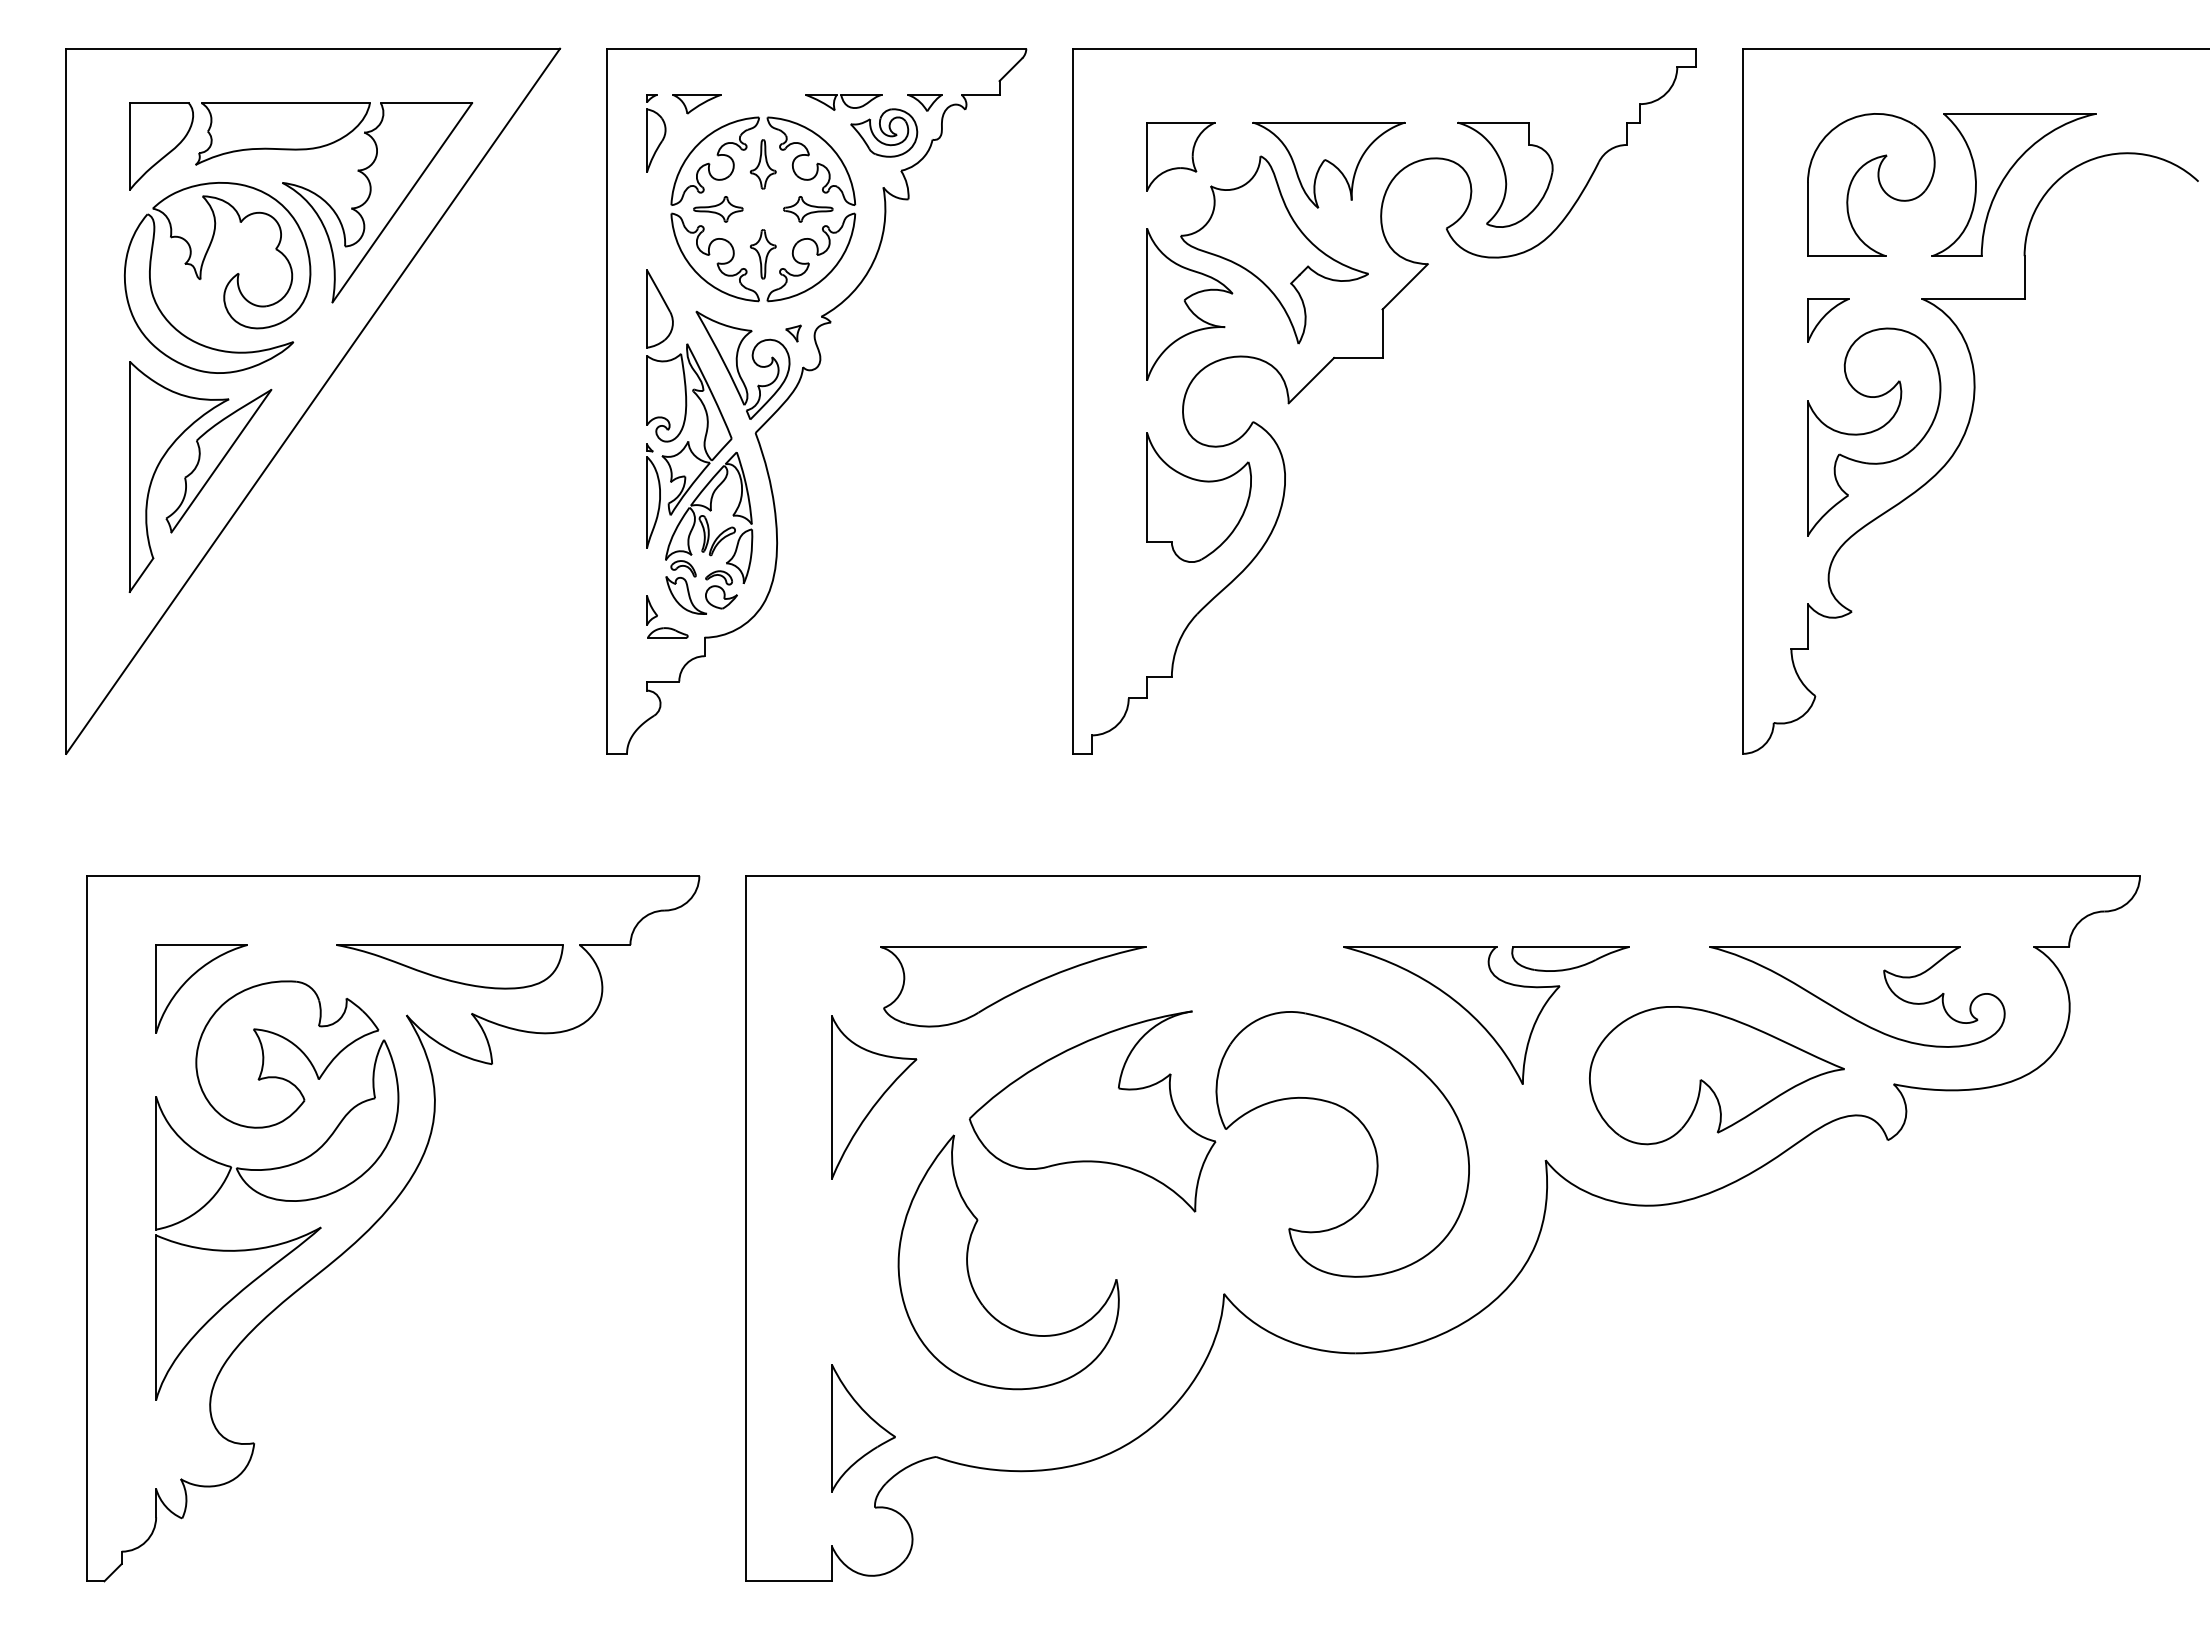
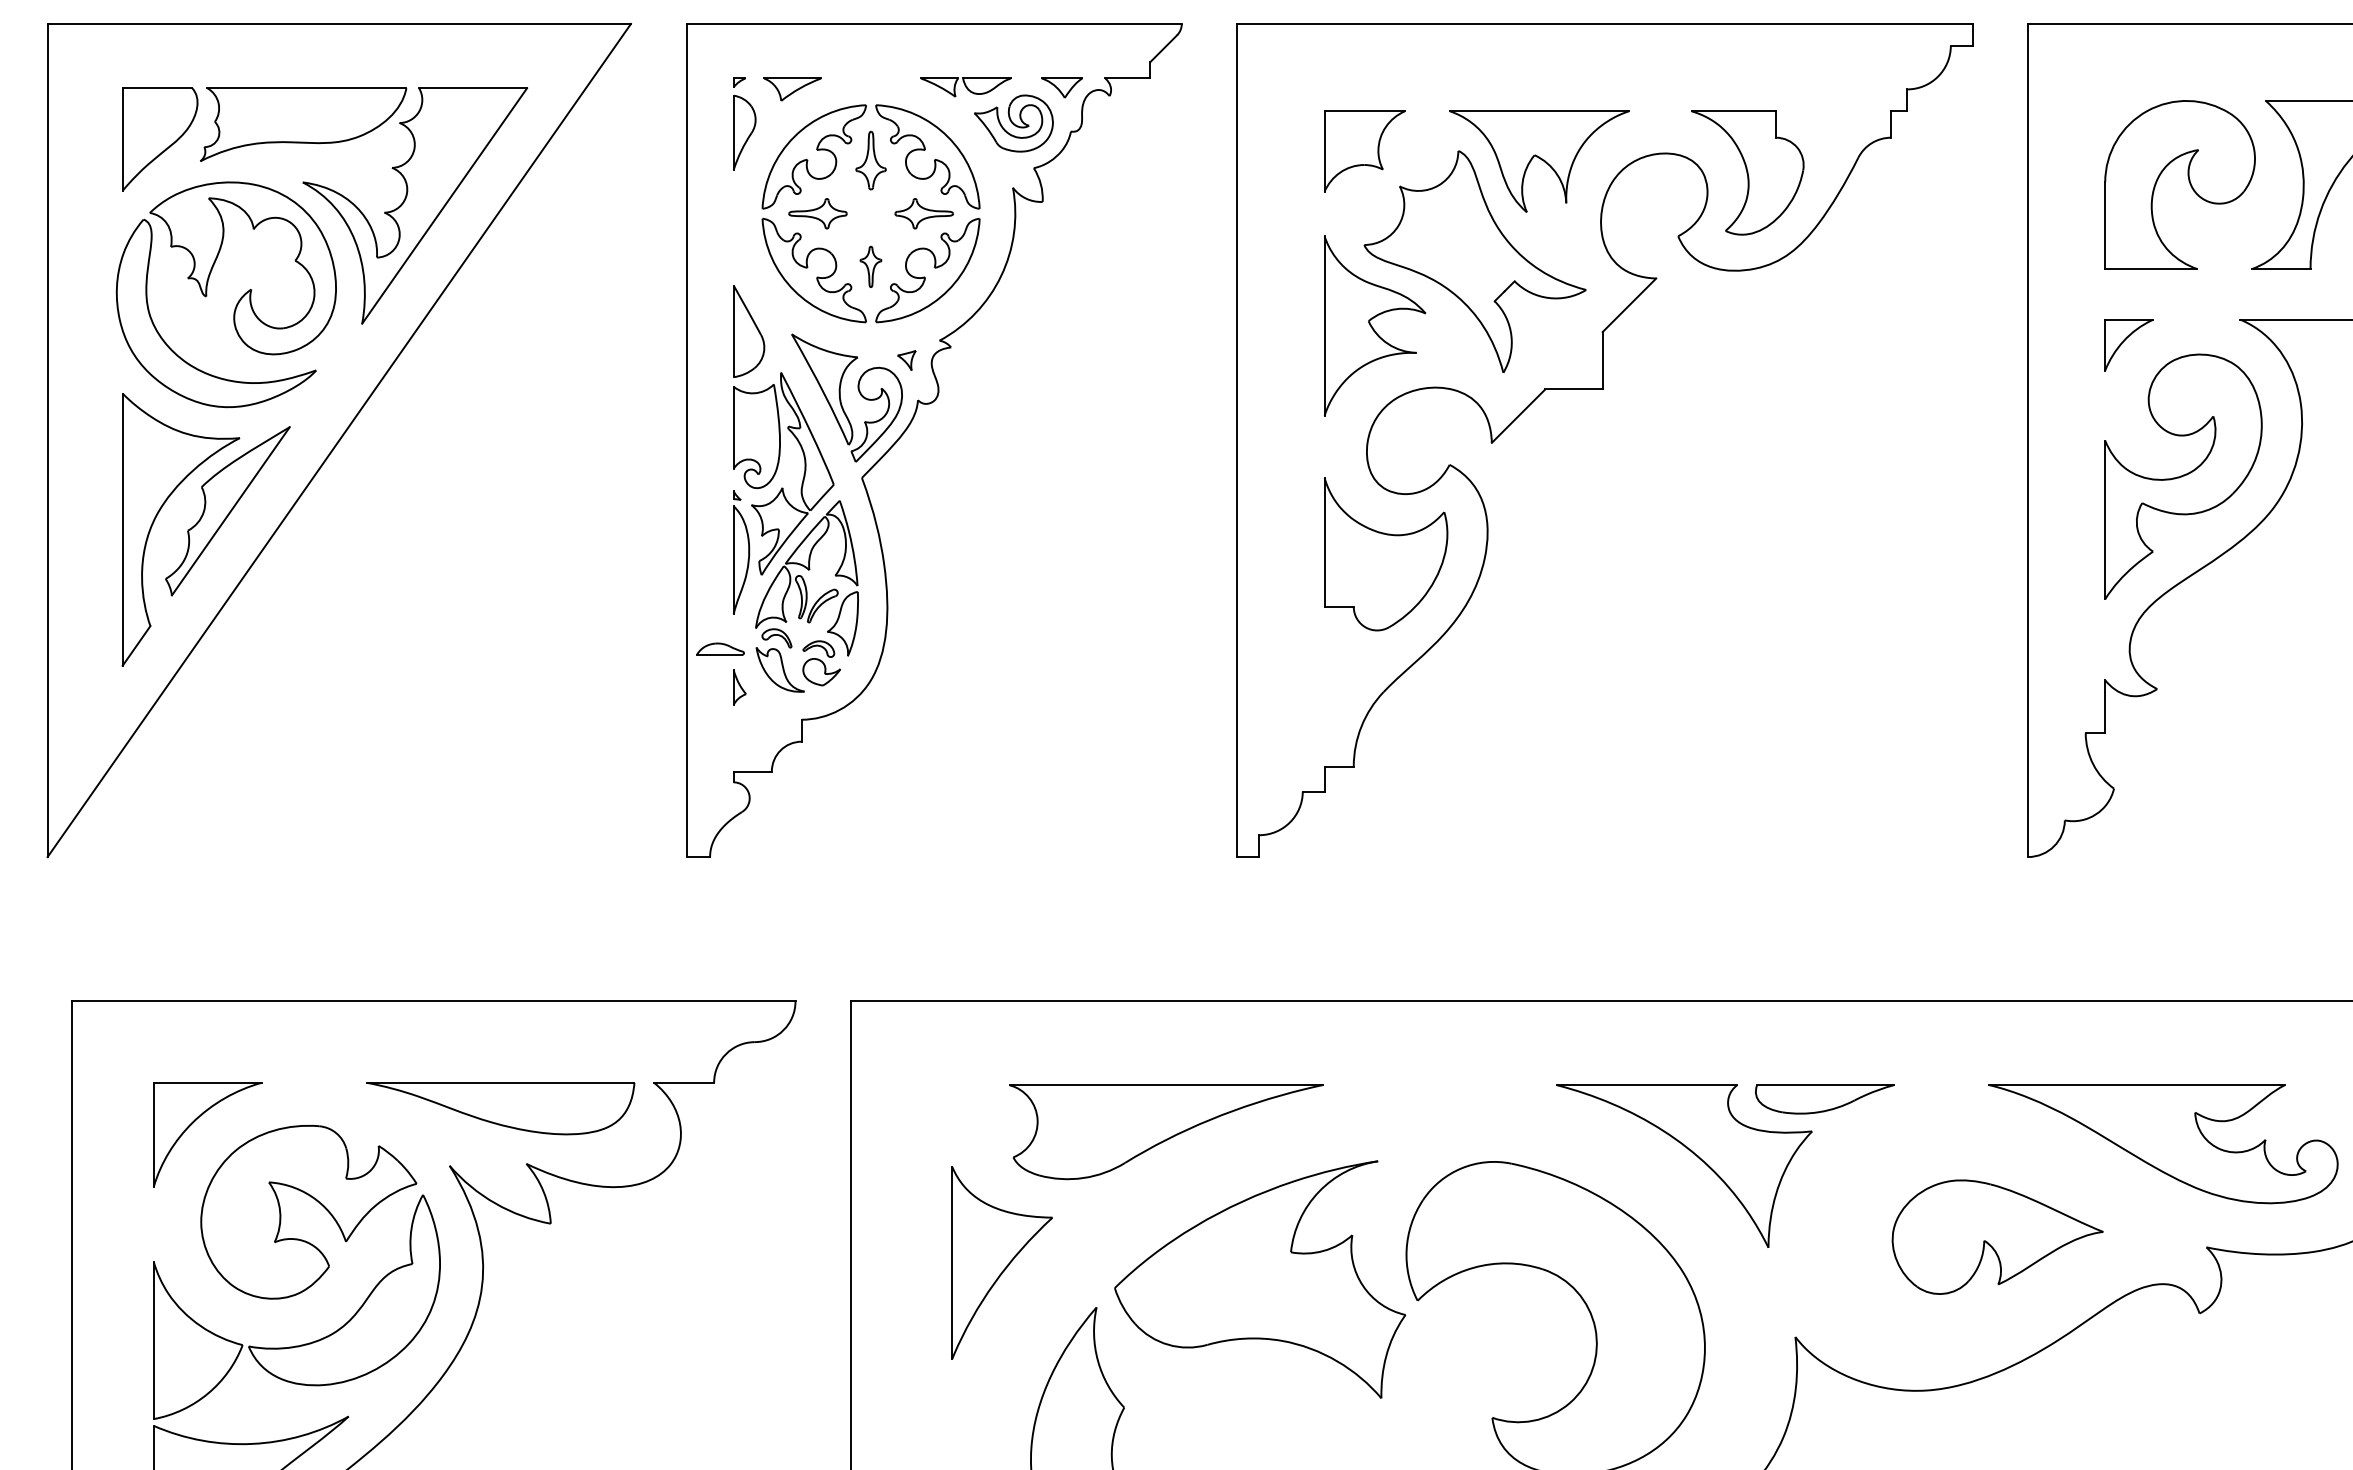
part: (762, 254) -> (870, 267), size x0.7
part: (667, 632) -> (720, 648), moved
part: (1716, 1075) -> (1997, 1237), size x0.7

